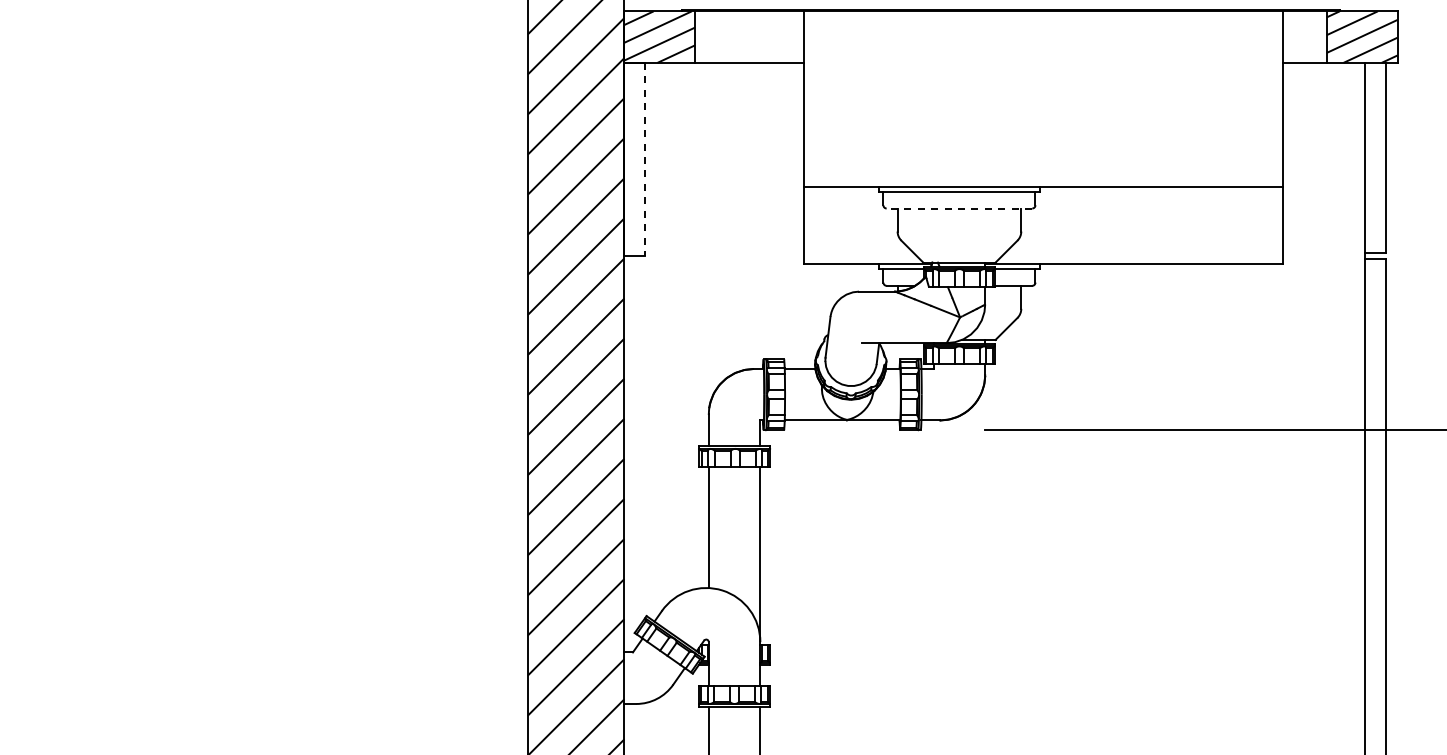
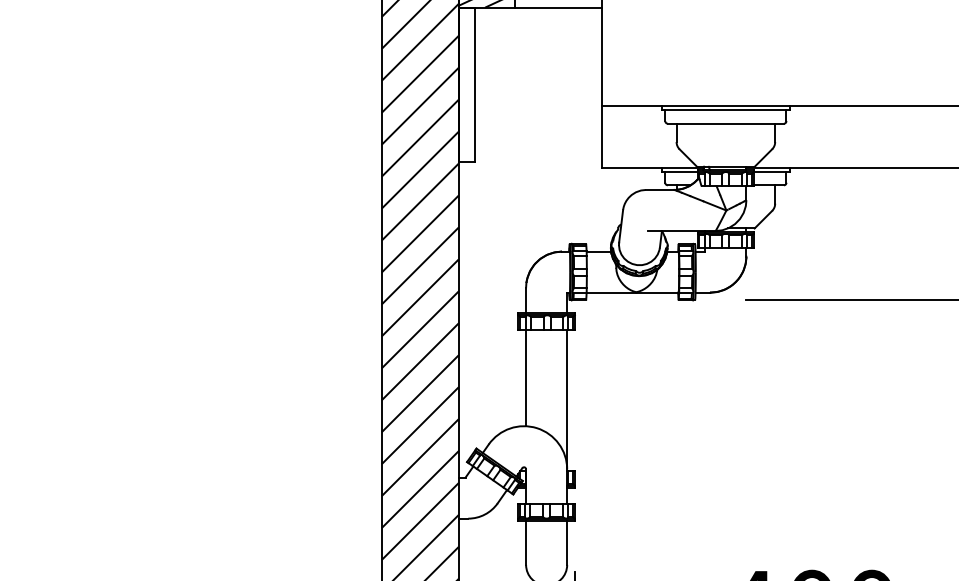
line: (645, 159) -> (475, 84), dashed -> solid
line: (959, 208) -> (725, 123), dashed -> solid

